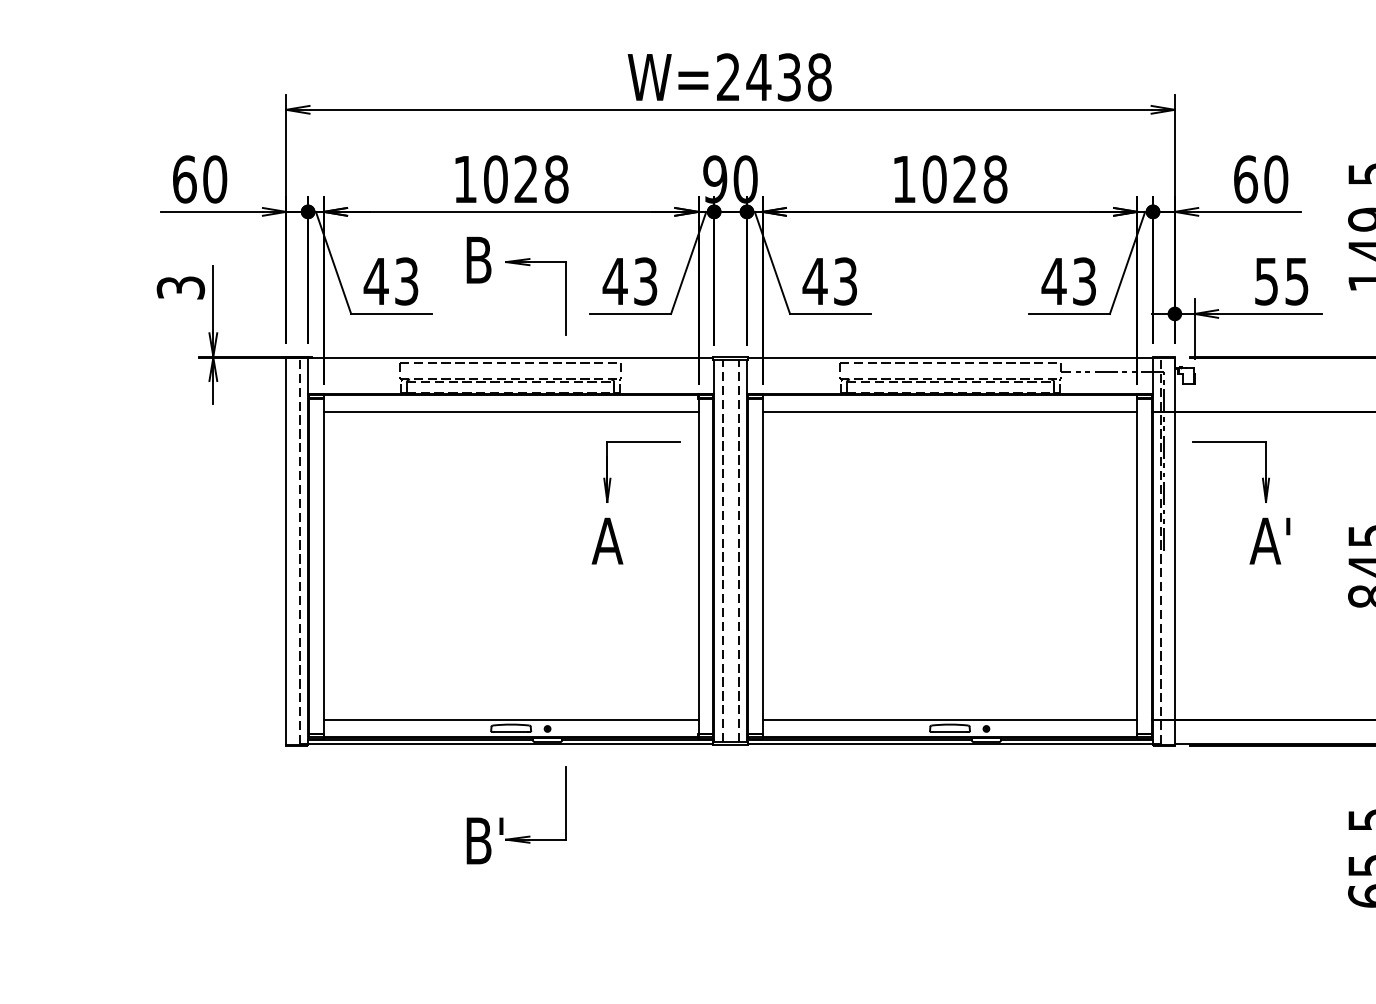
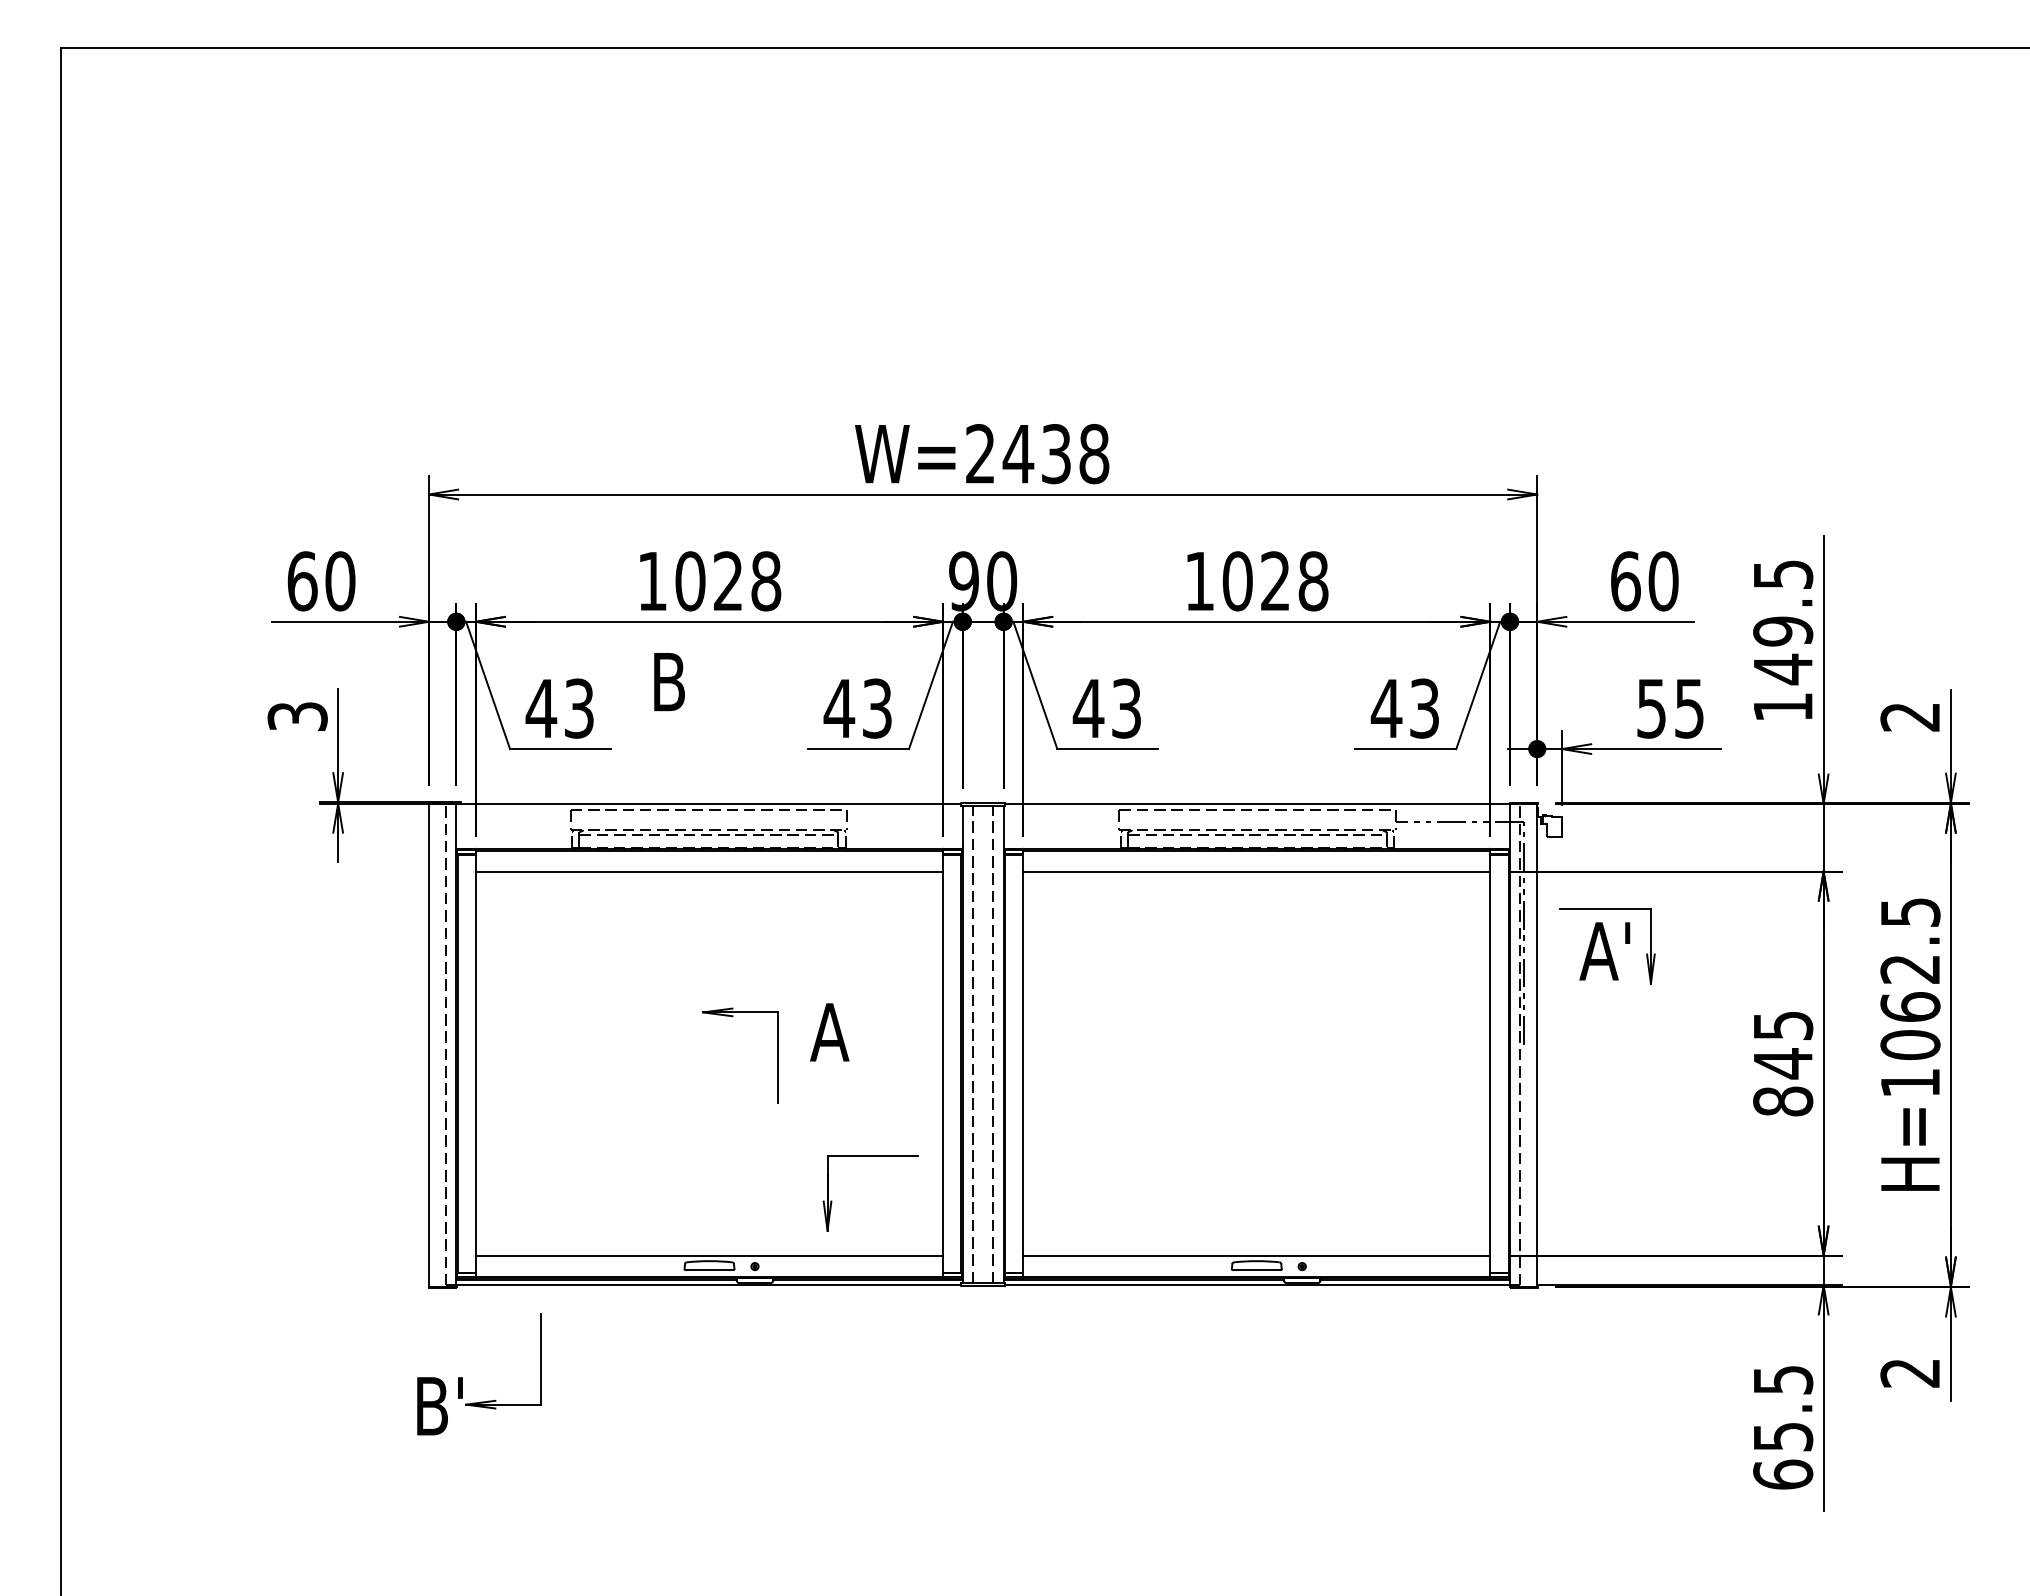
part: (565, 296) -> (777, 1055), moved
part: (641, 442) -> (870, 1156), moved
text: (1269, 541) -> (1604, 951), moved
part: (503, 817) -> (462, 1377), moved

